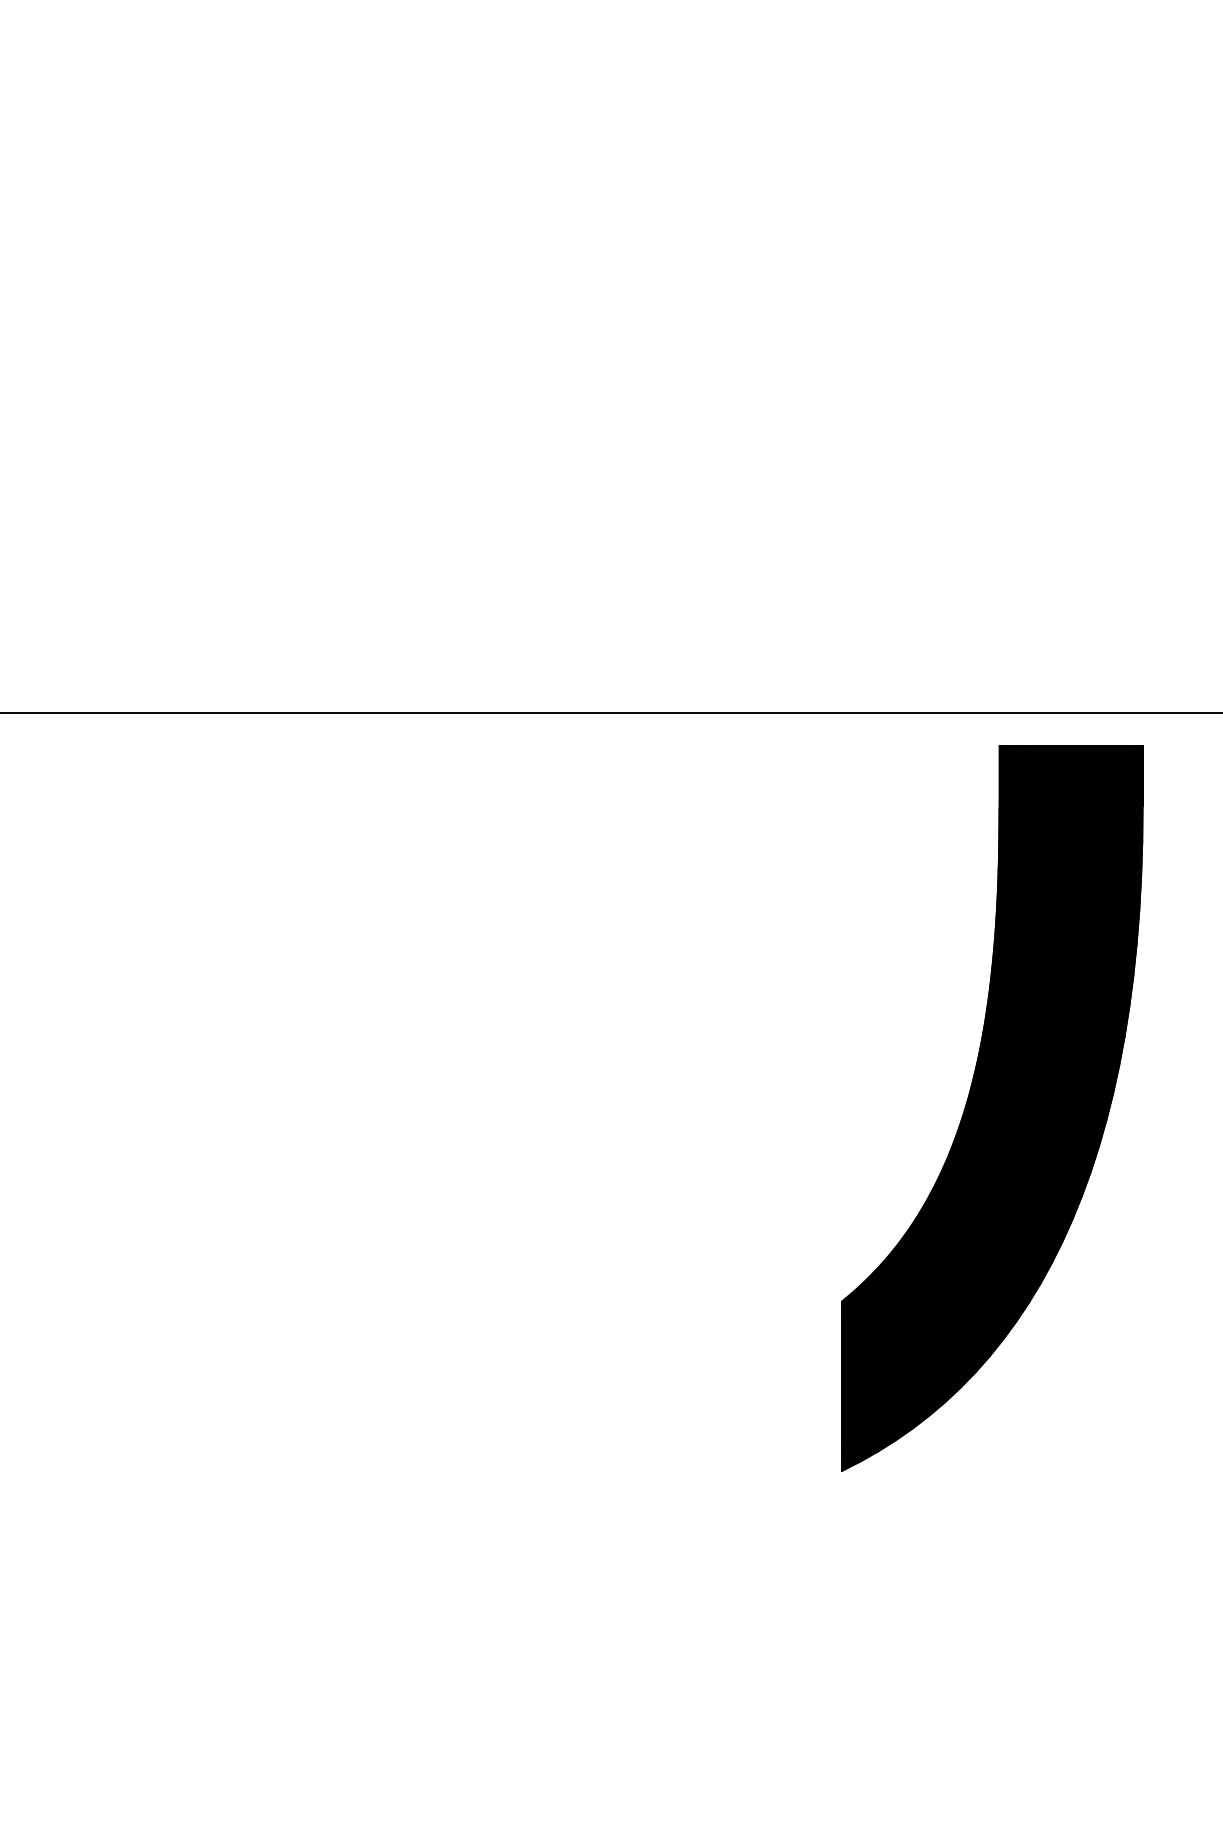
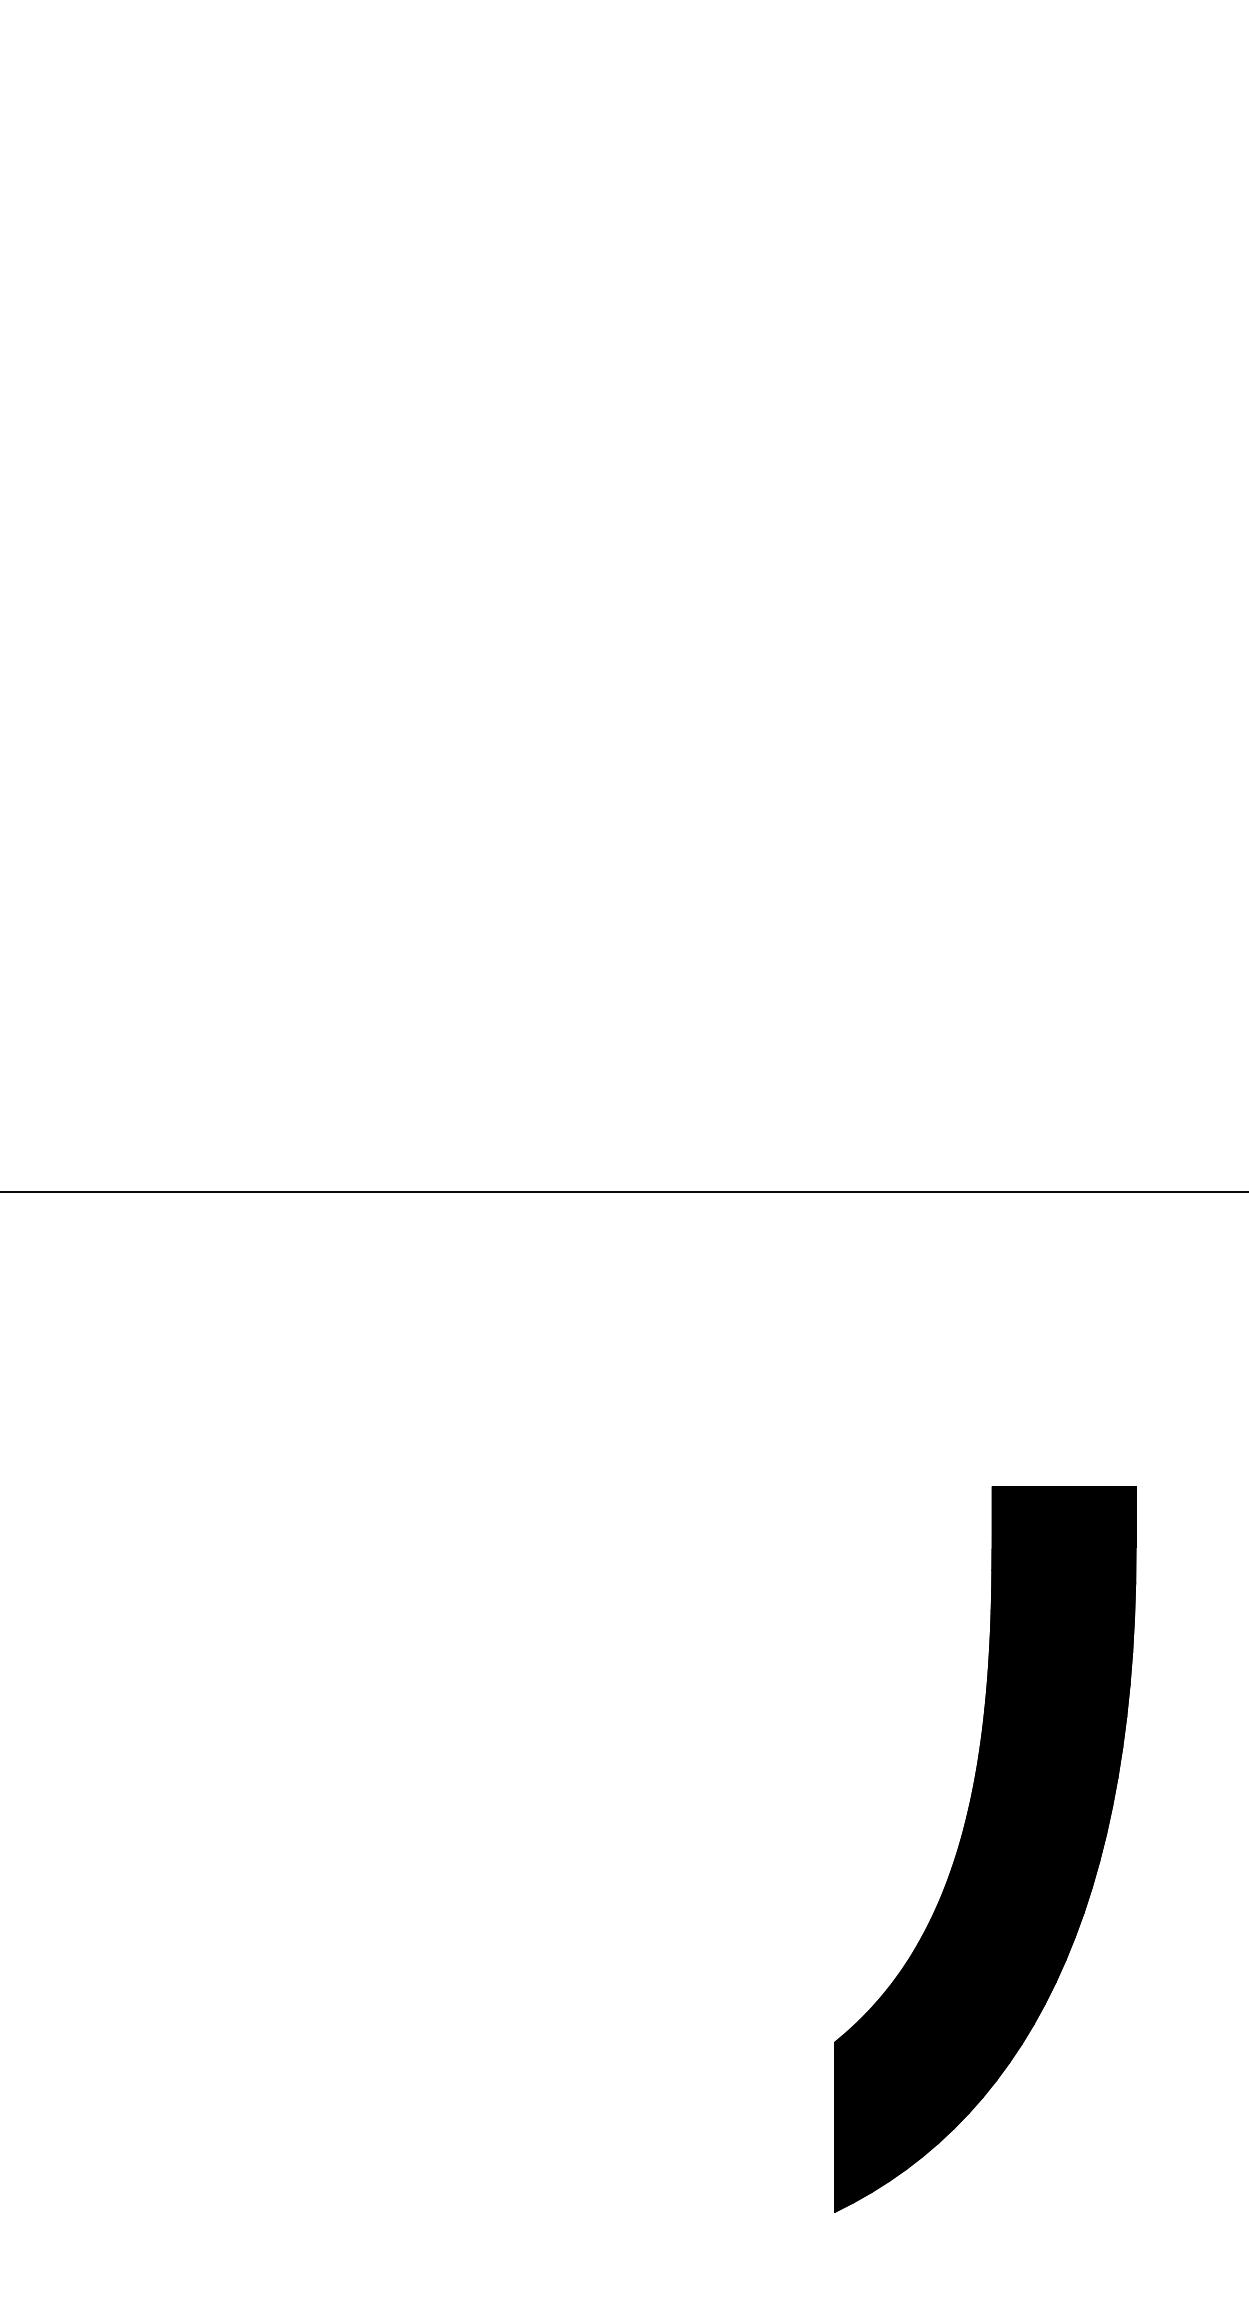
part: (992, 1108) -> (985, 1849), moved

